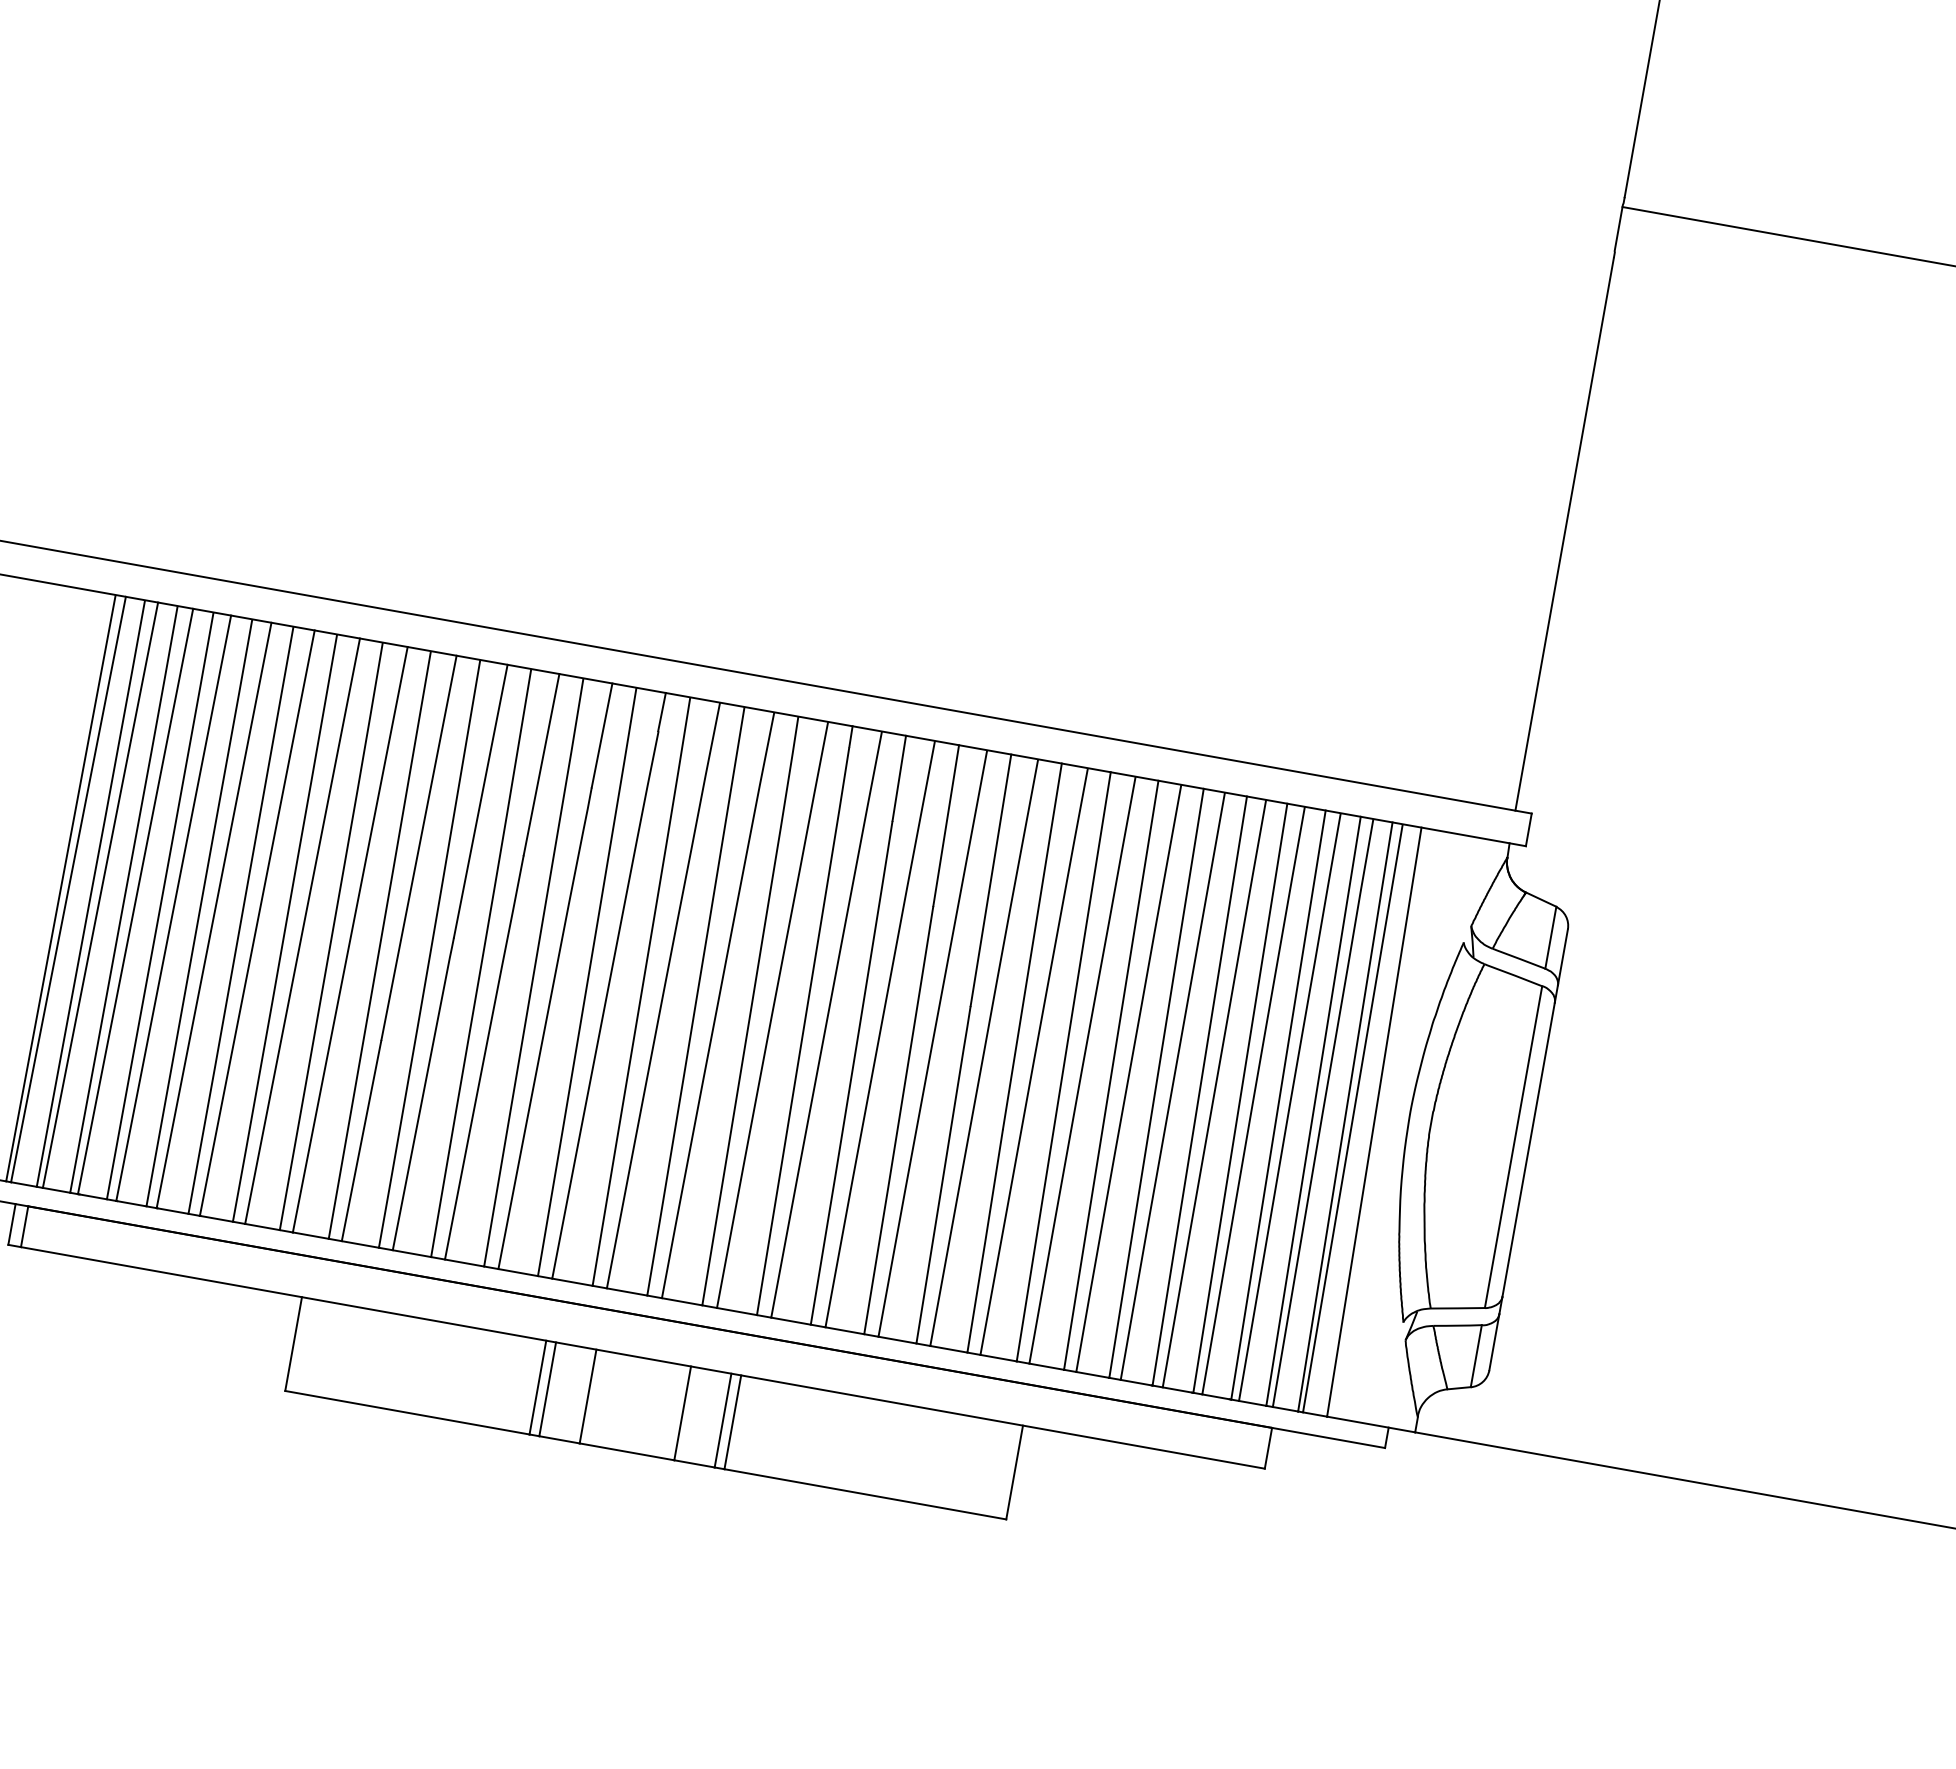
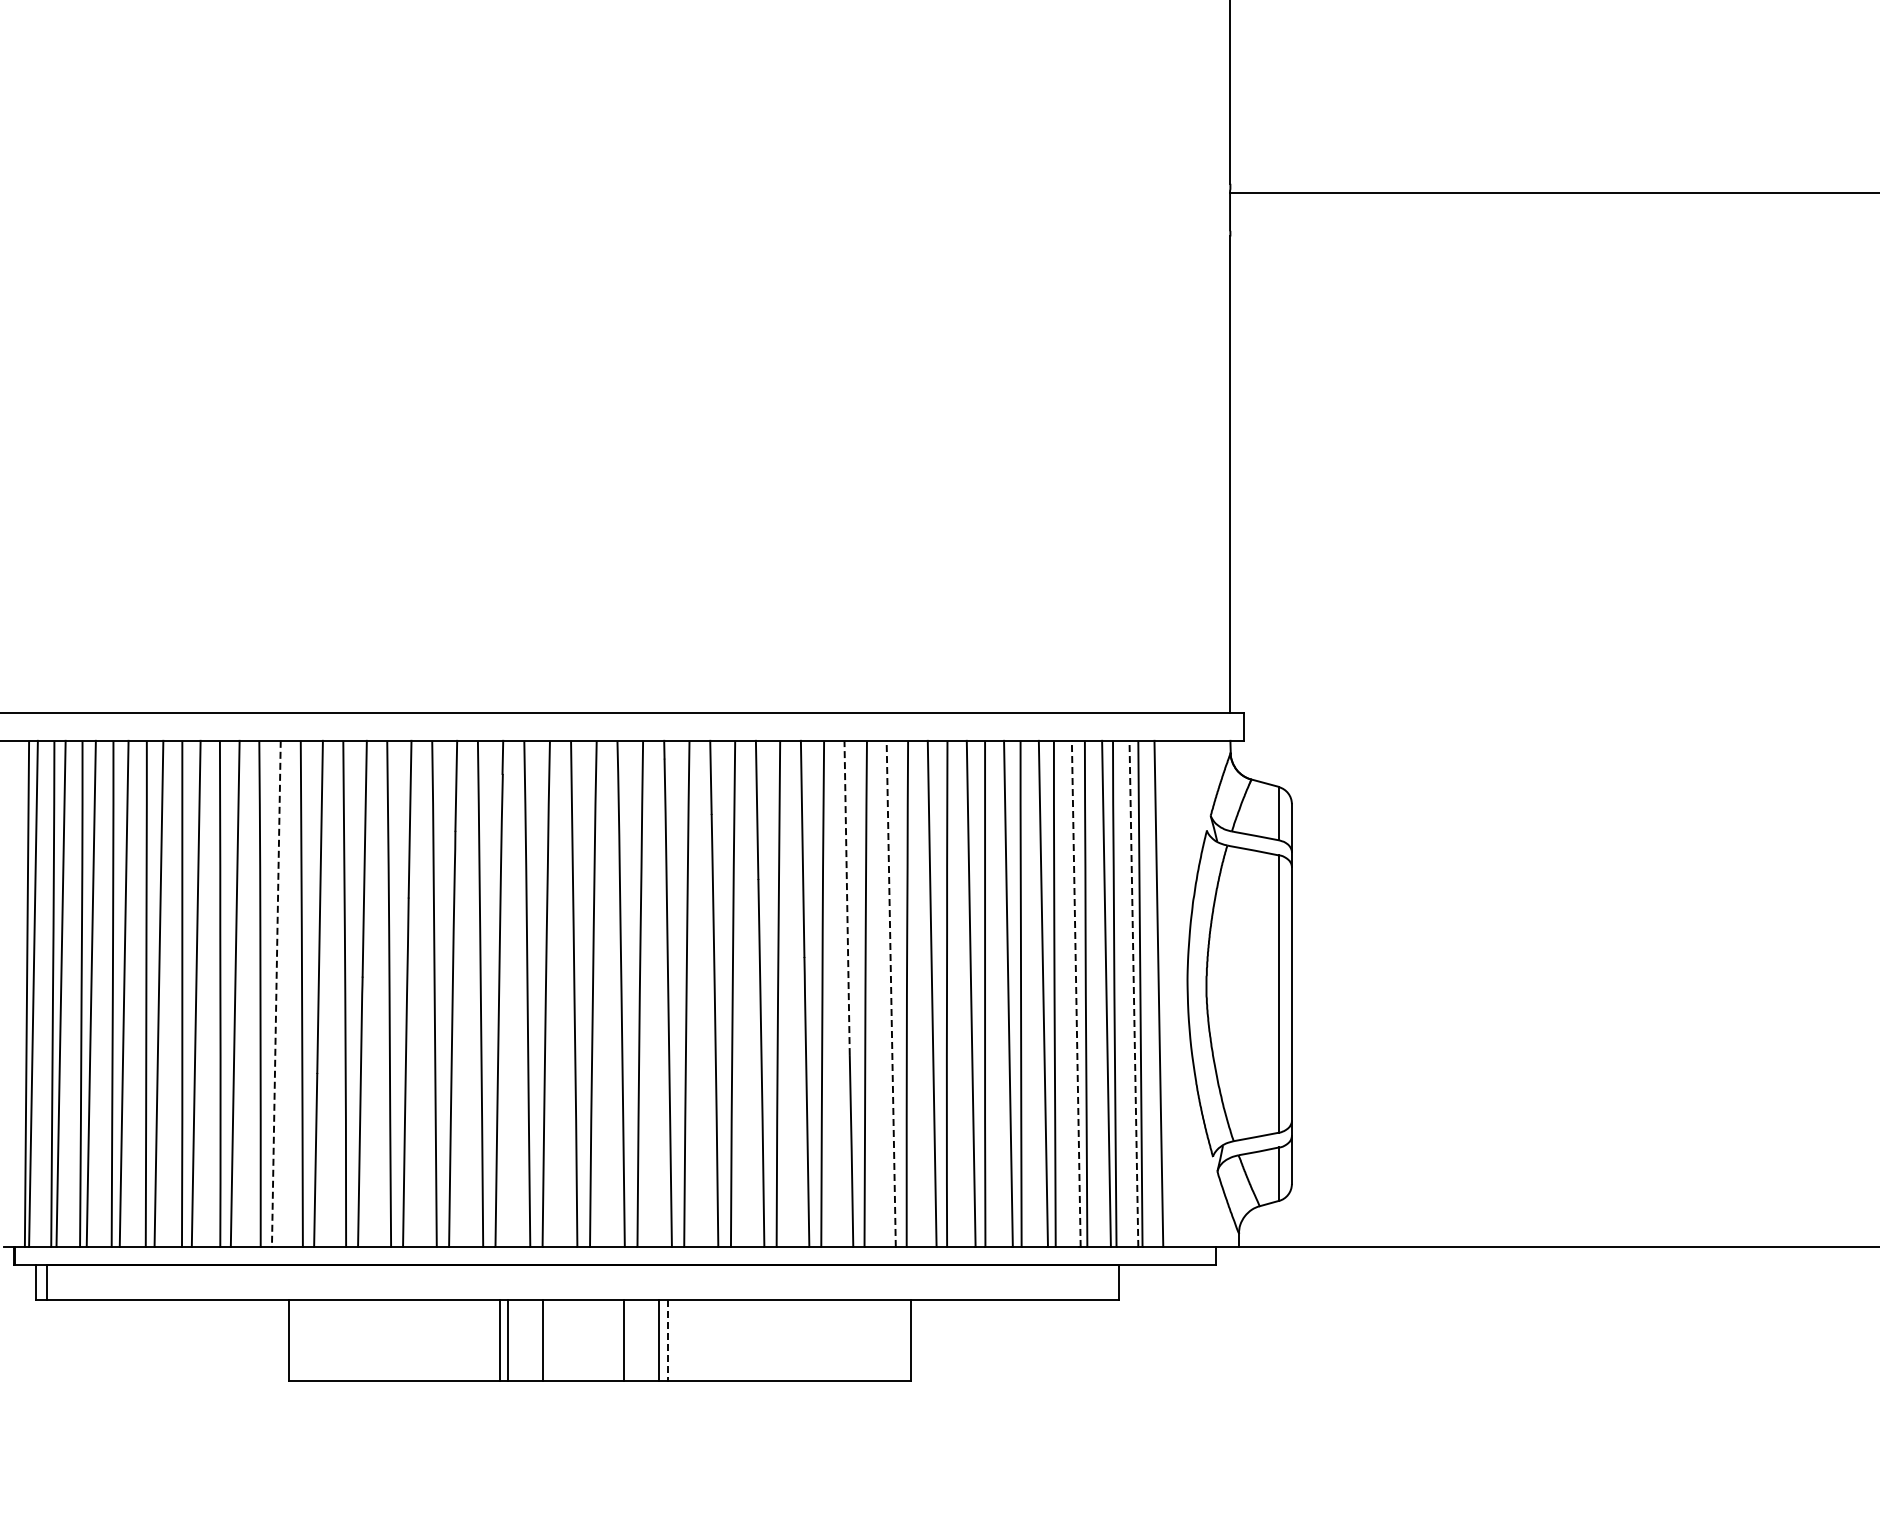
line: (350, 940) -> (276, 994), solid -> dashed
line: (1032, 945) -> (847, 897), solid -> dashed
line: (1064, 1066) -> (891, 993), solid -> dashed
line: (1278, 1104) -> (1076, 993), solid -> dashed
line: (1344, 1116) -> (1133, 993), solid -> dashed
line: (732, 1422) -> (667, 1340), solid -> dashed

